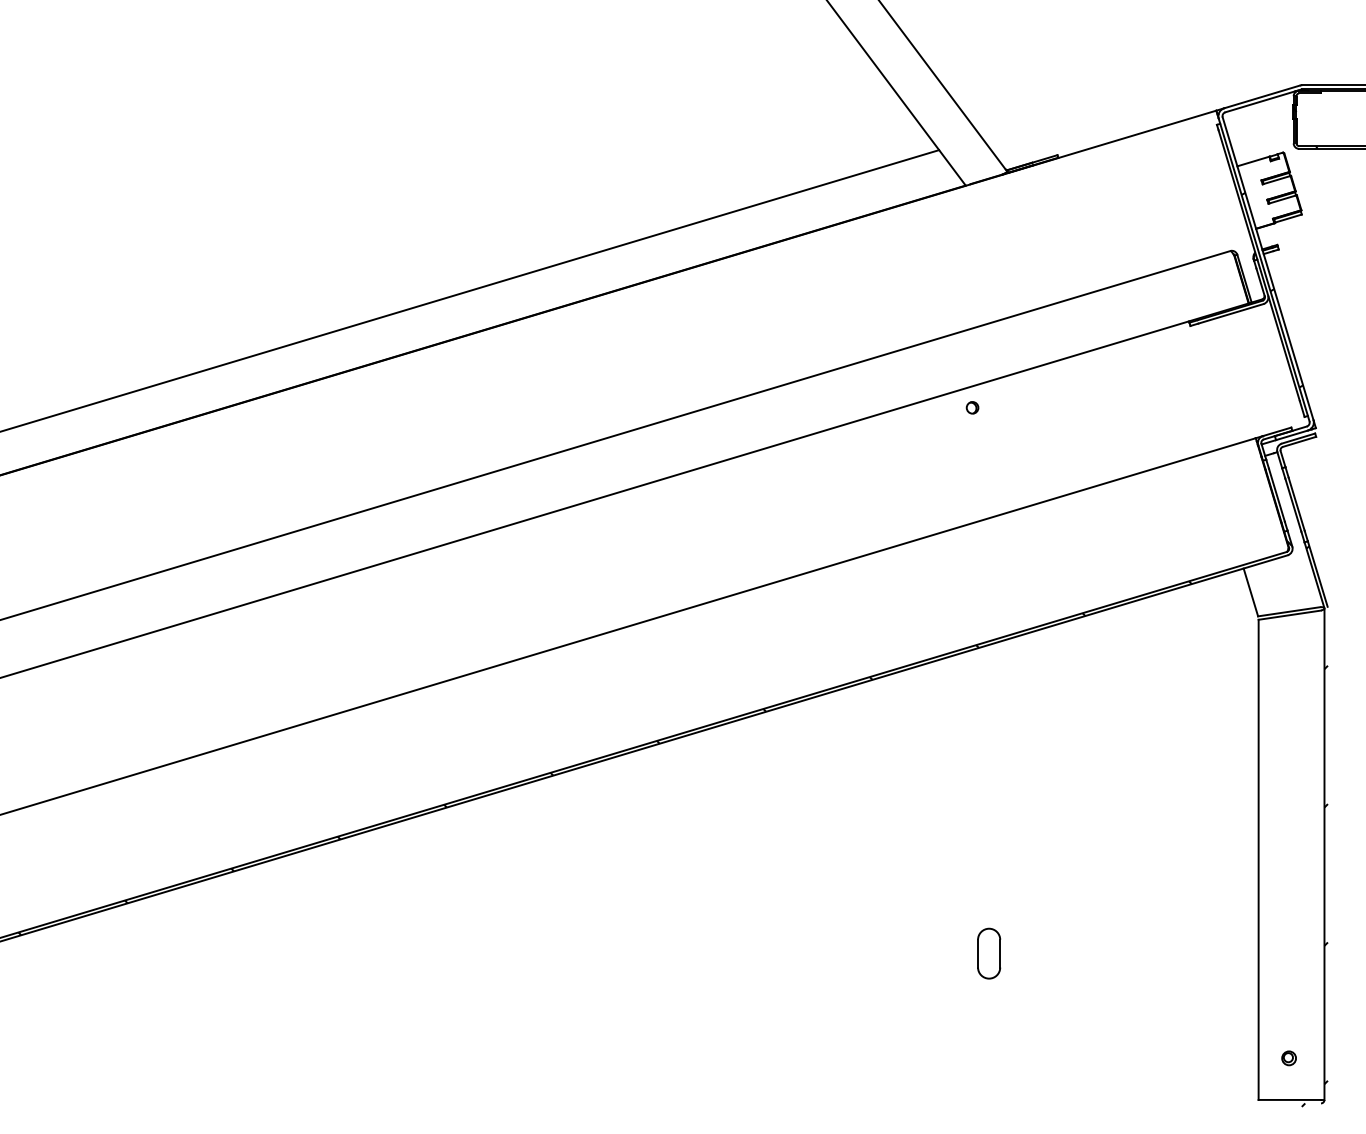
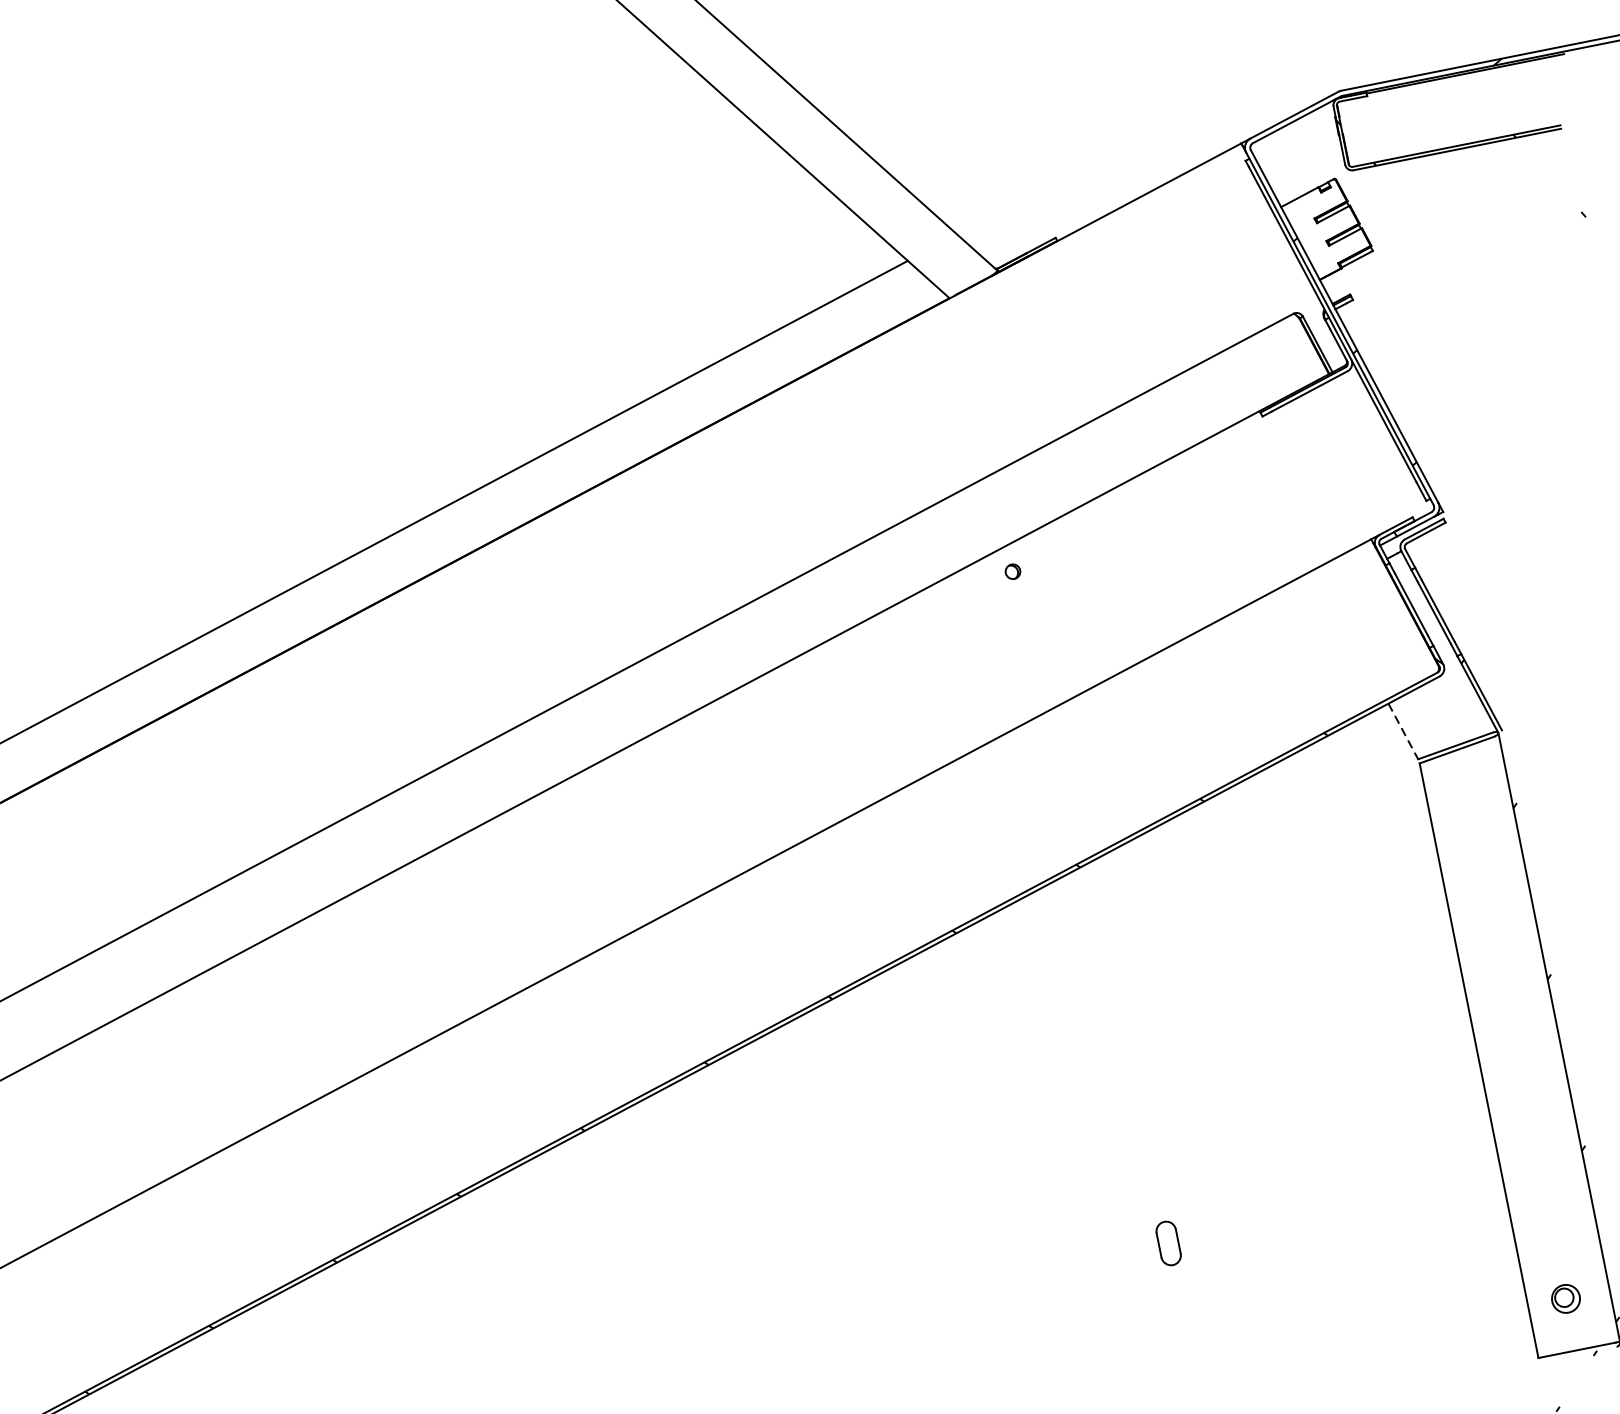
line: (1250, 592) -> (1402, 731), solid -> dashed
part: (989, 953) -> (1168, 1243), size x0.7
part: (1288, 1058) -> (1565, 1299), size x1.6

